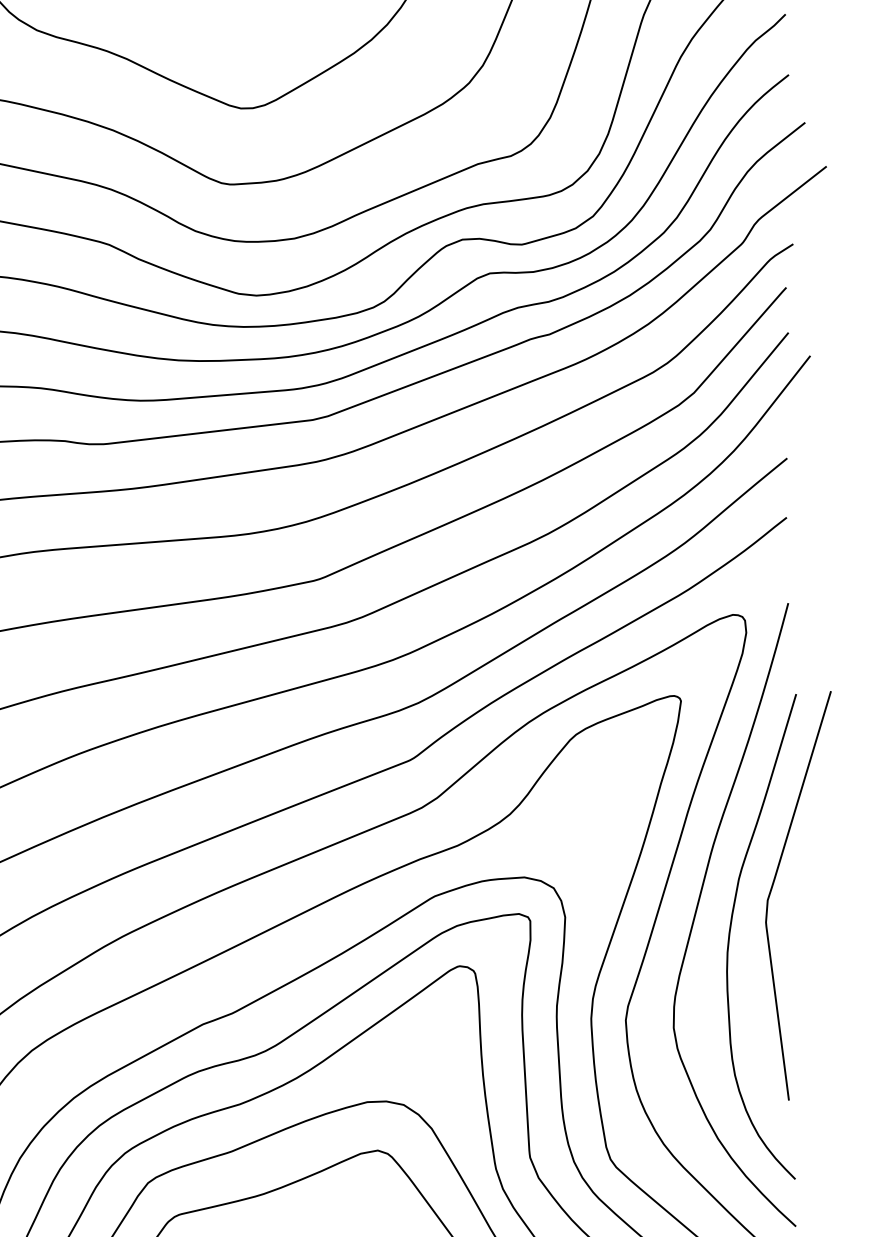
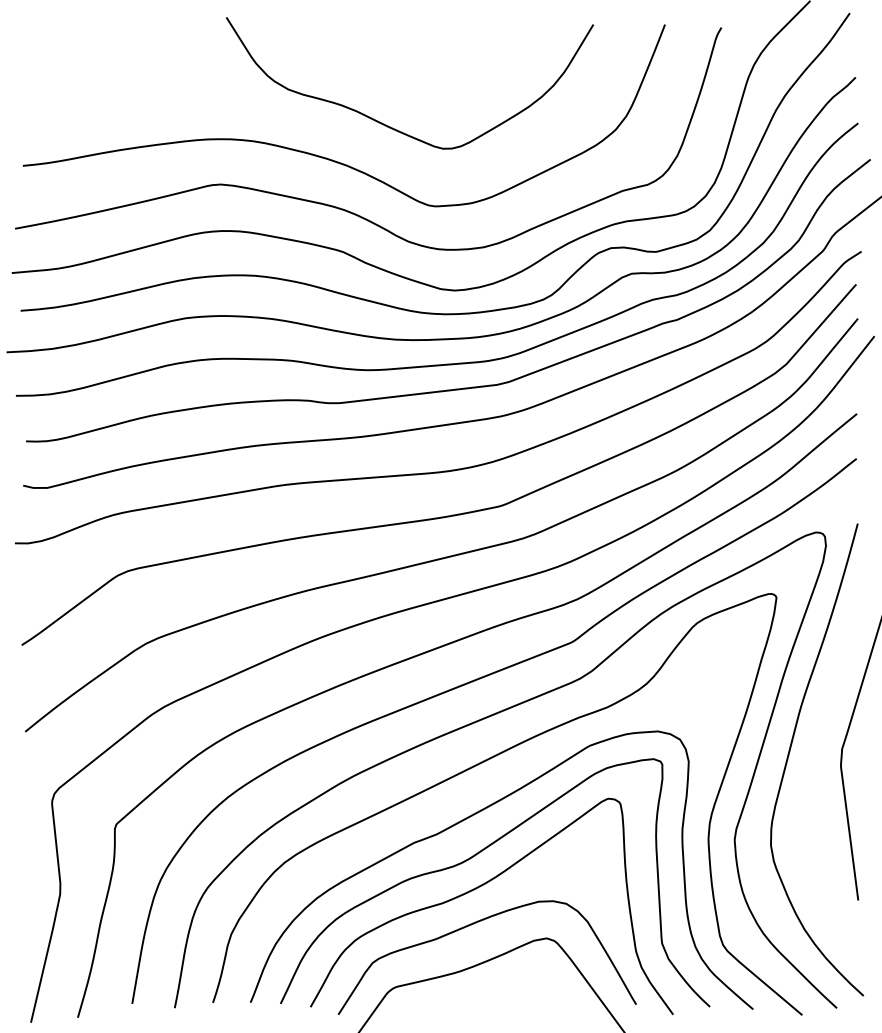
curve: (731, 934) -> (814, 774), removed

